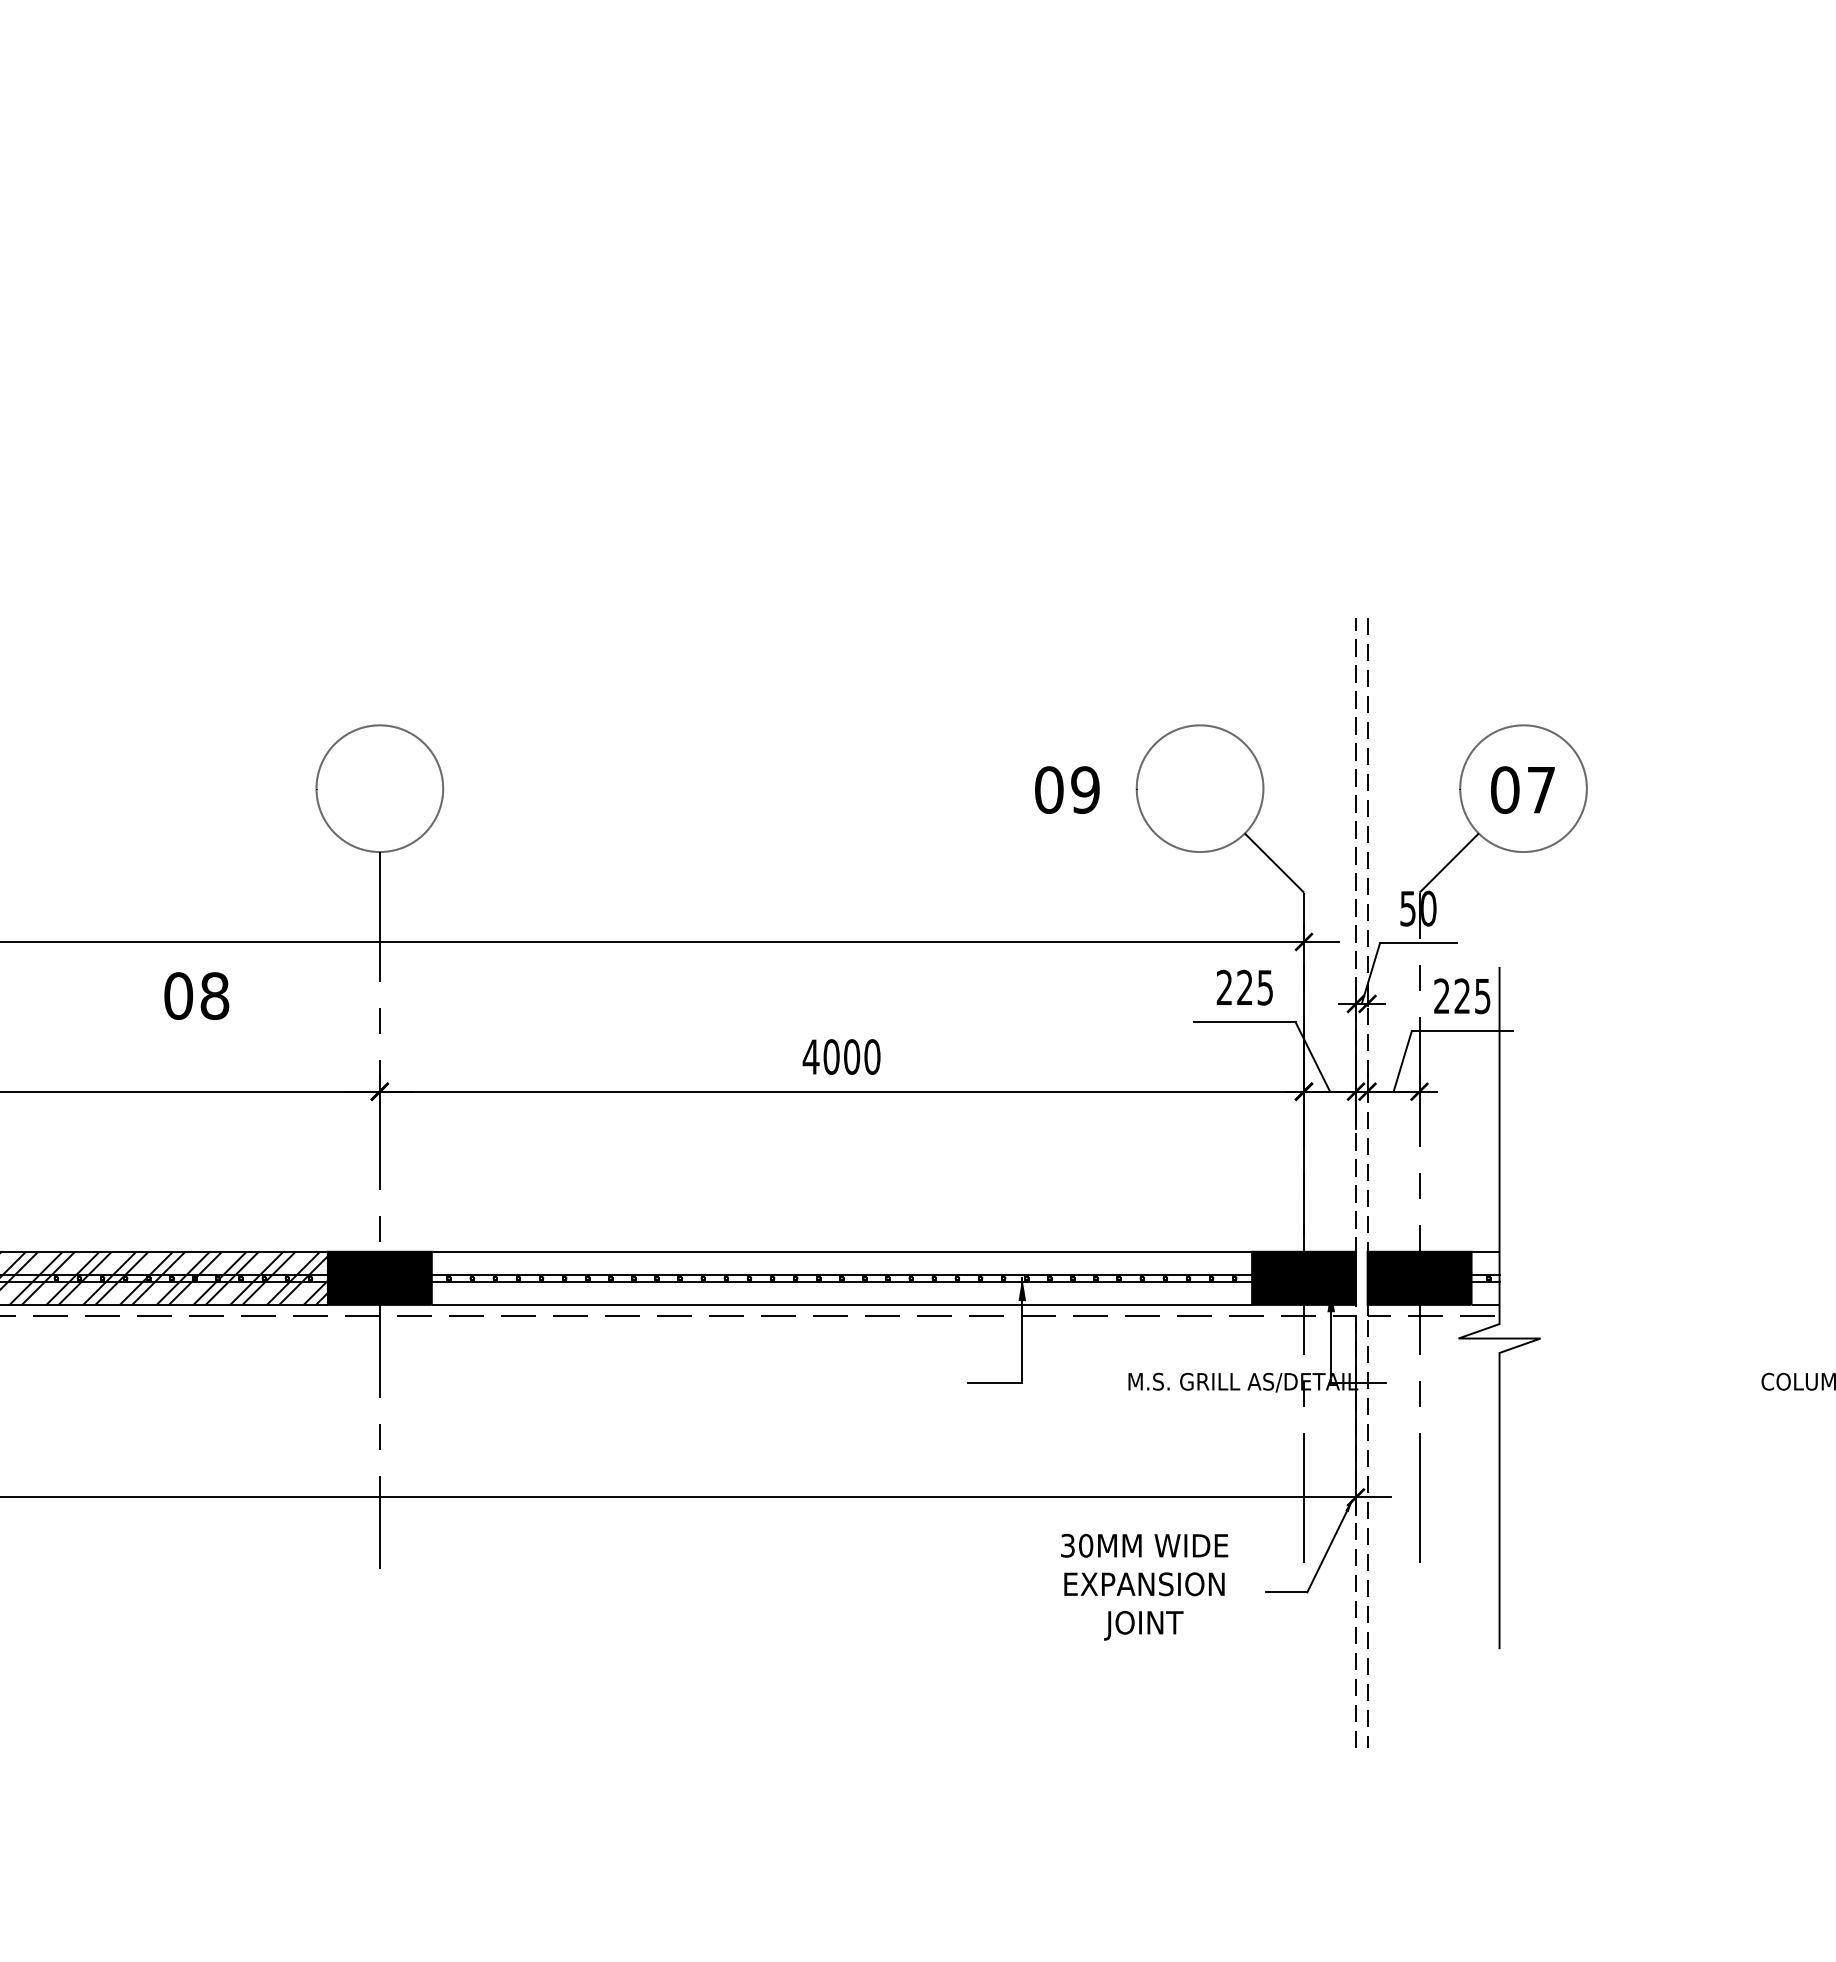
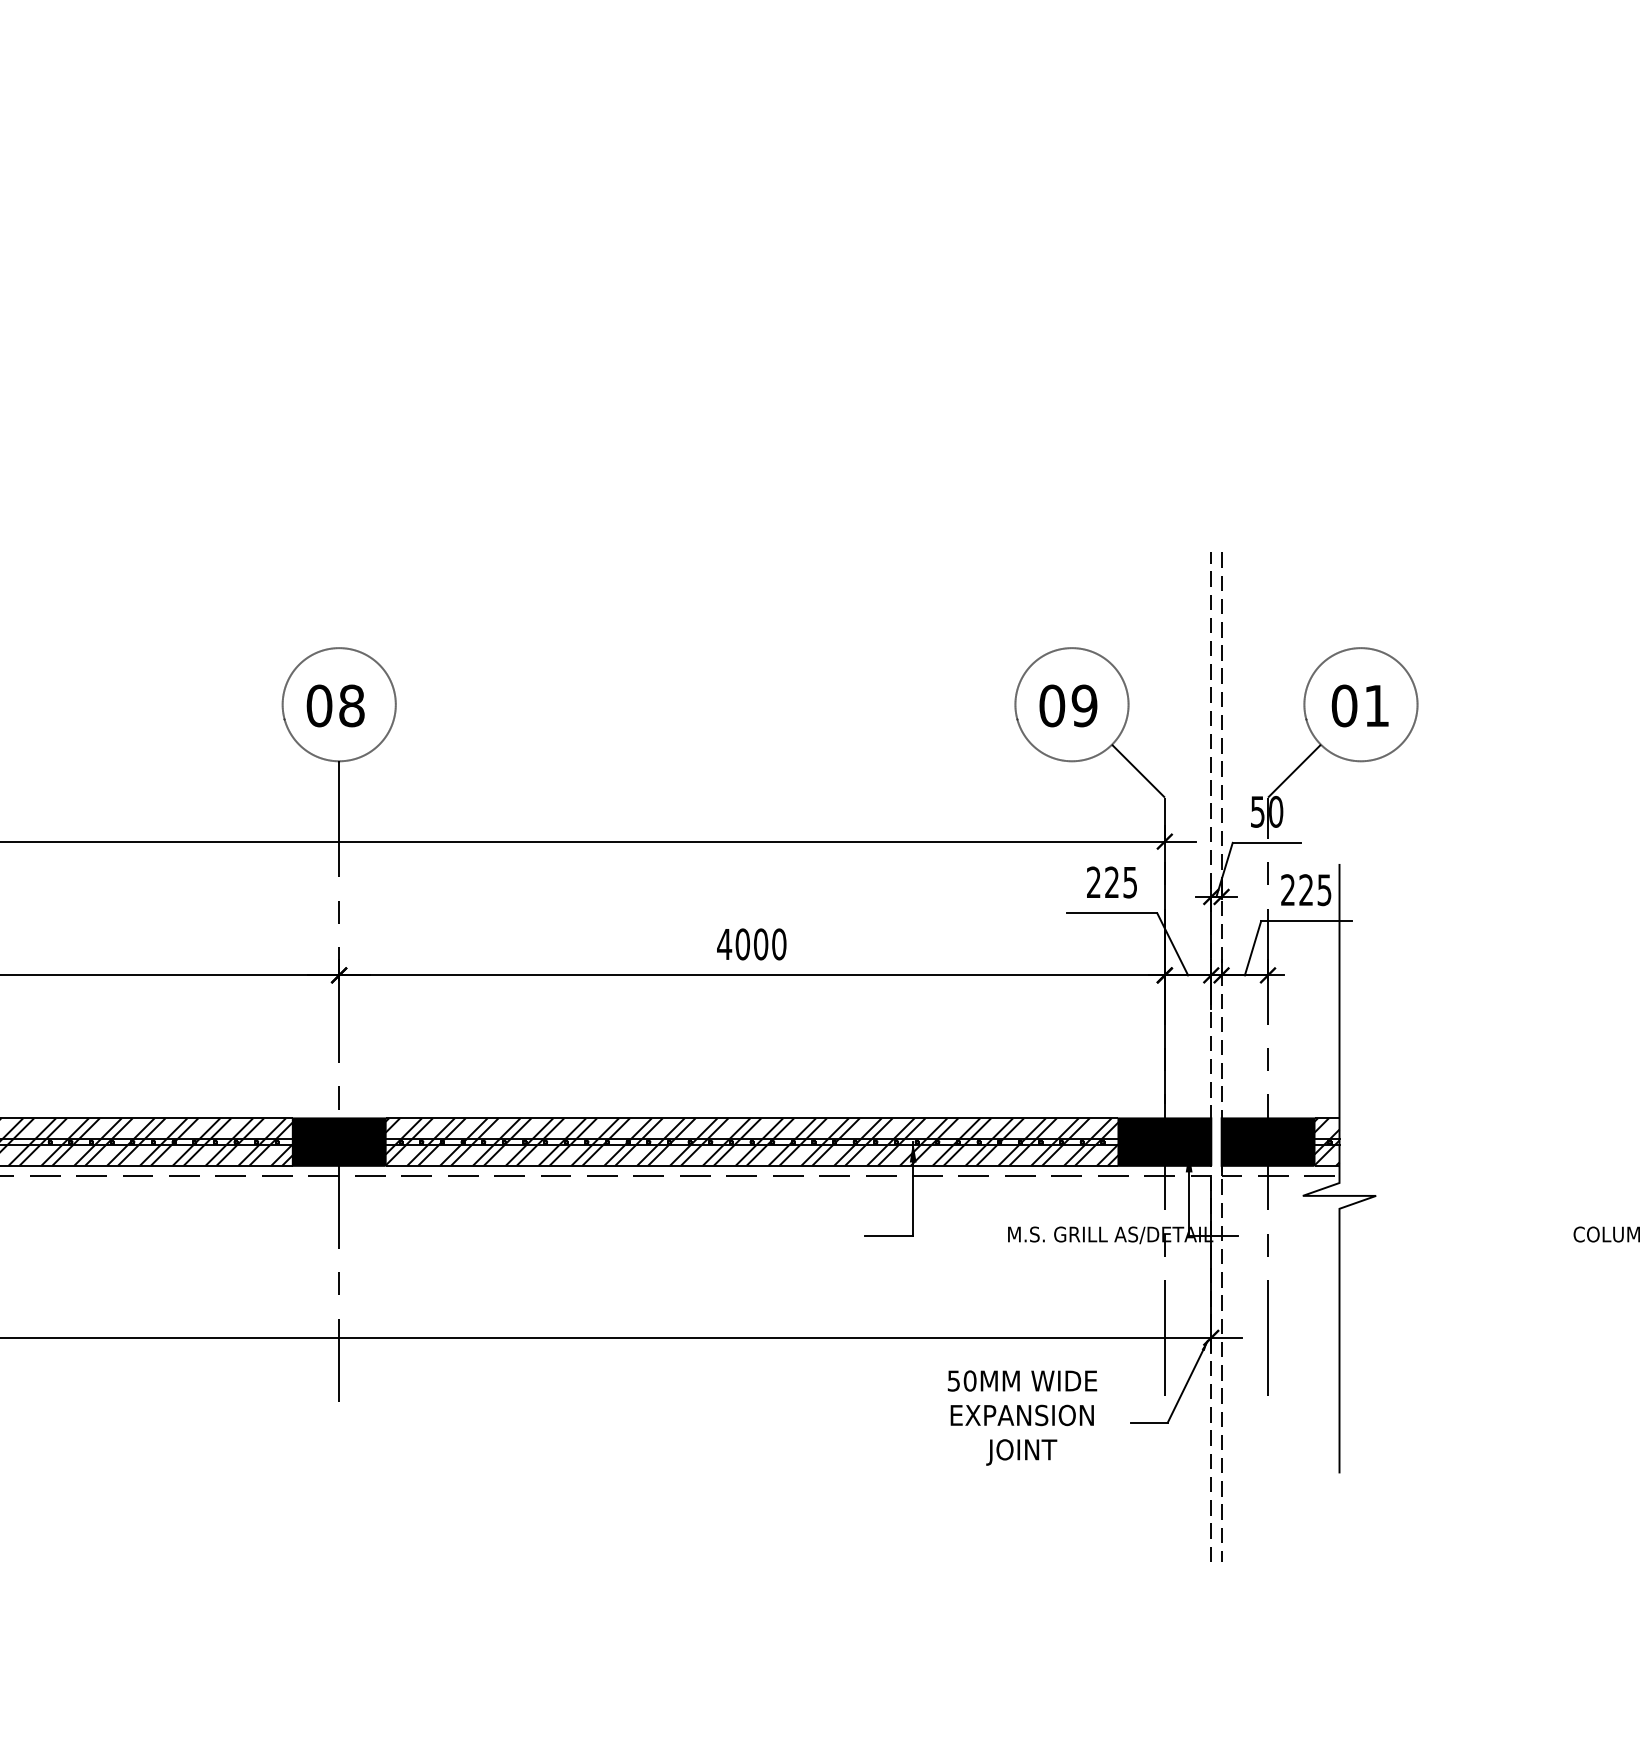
text: (1067, 789) -> (1068, 705), moved
text: (1540, 789) -> (1376, 705), 07 -> 01
text: (196, 995) -> (335, 705), moved
hatch: (841, 1277) -> (751, 1141), added
hatch: (1484, 1277) -> (1326, 1141), added
text: (1067, 1545) -> (953, 1380), 30MM -> 50MM

